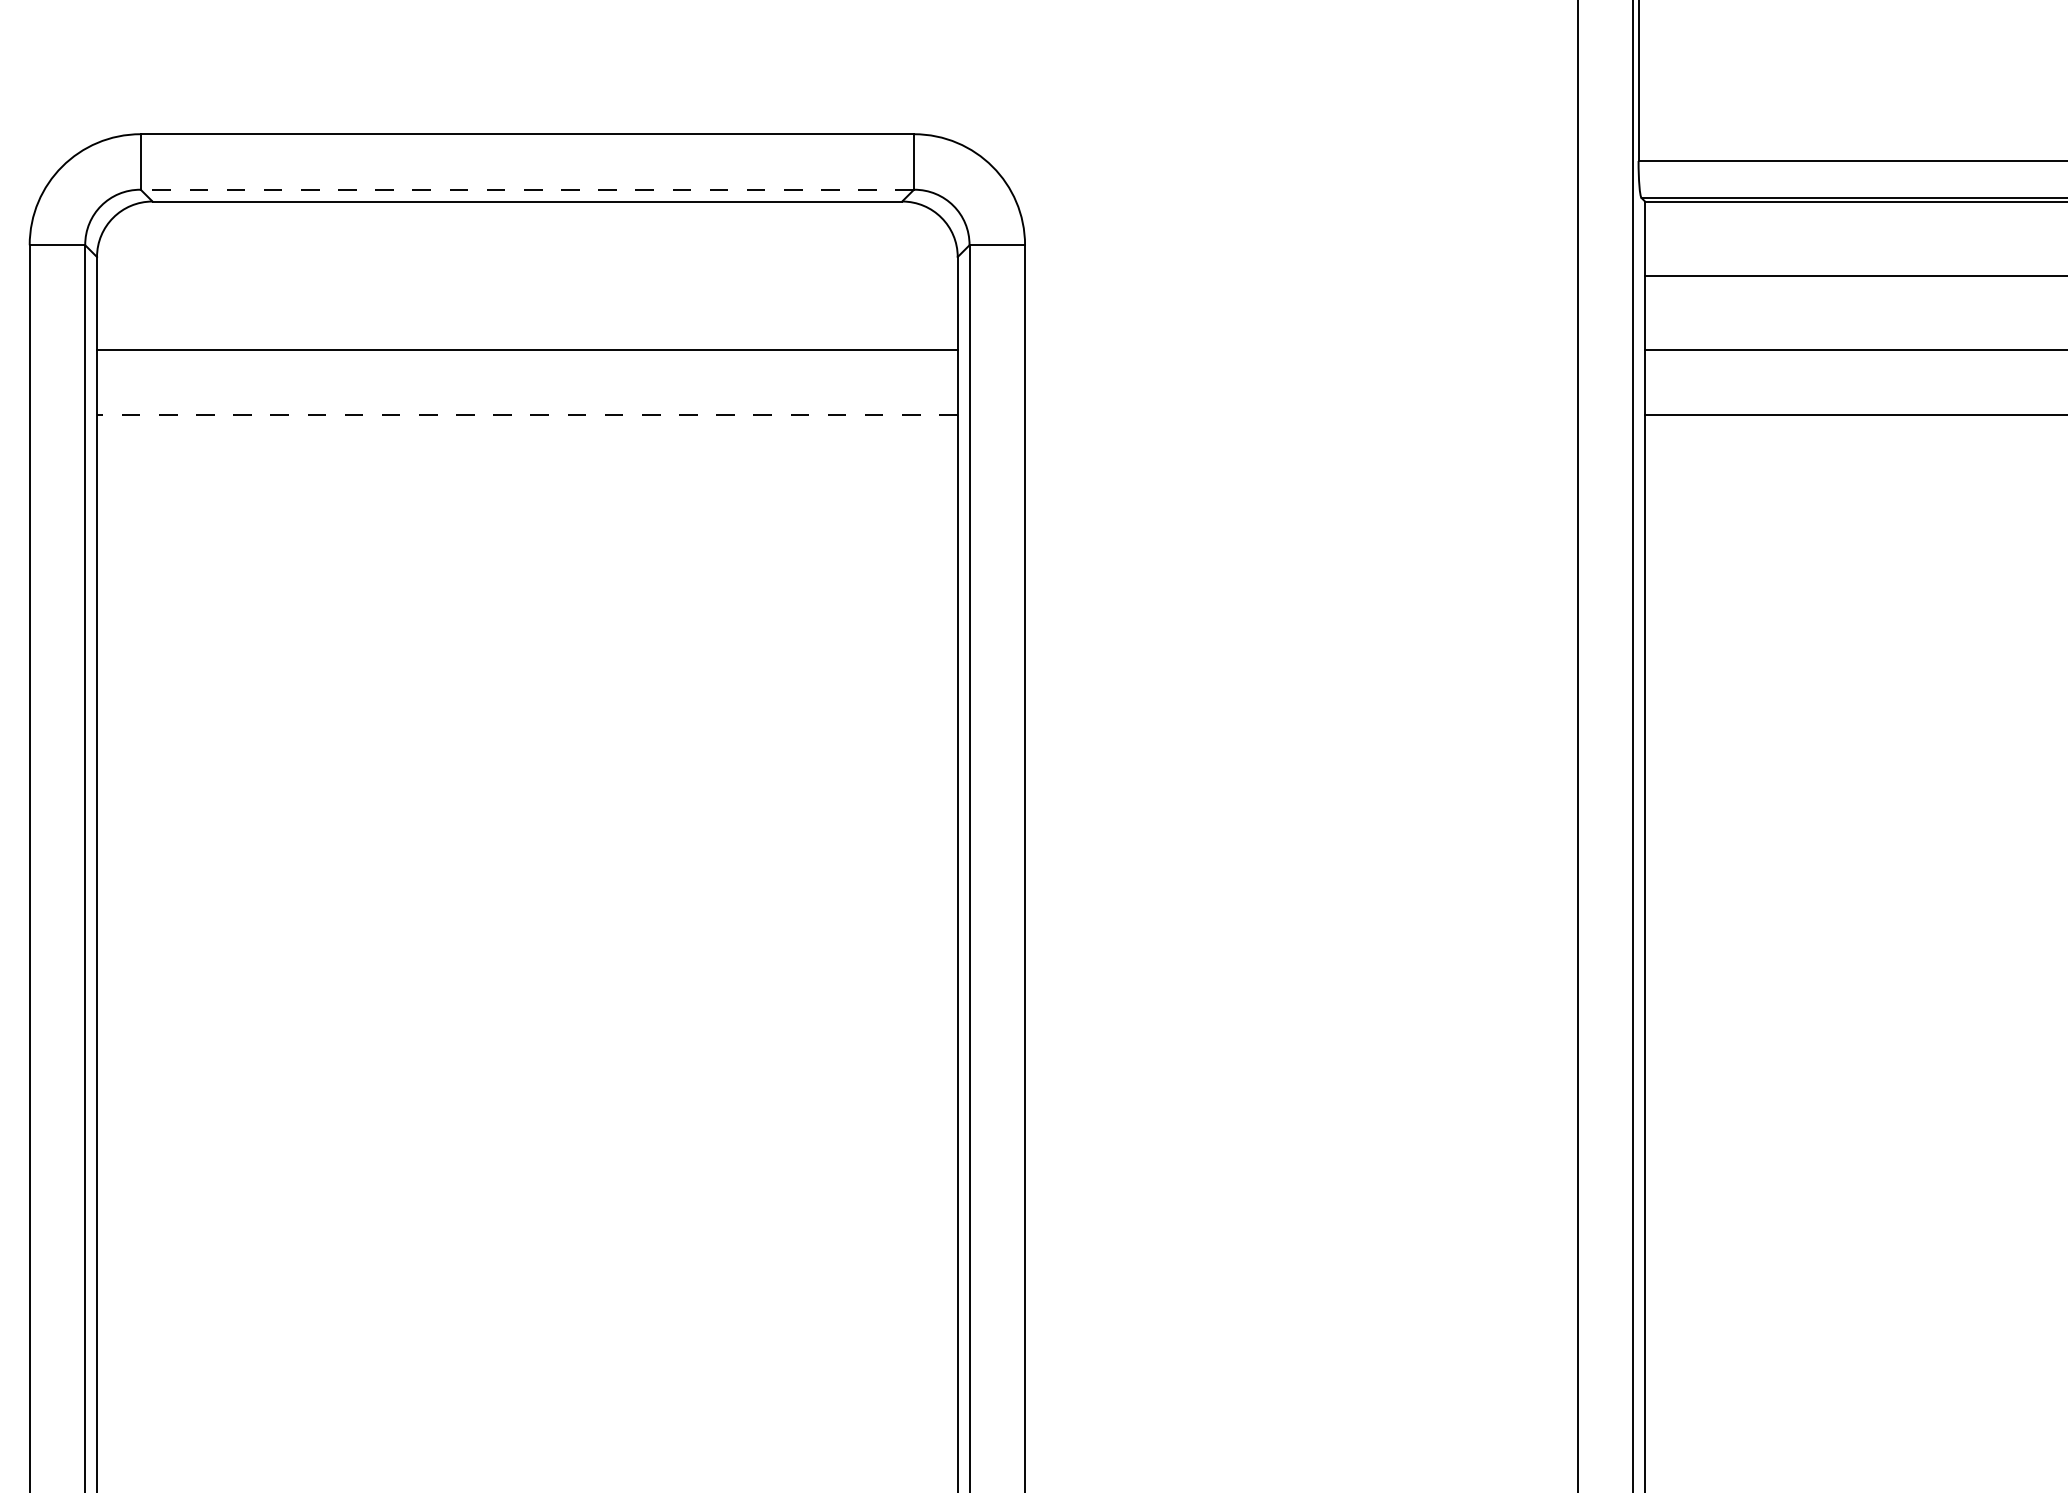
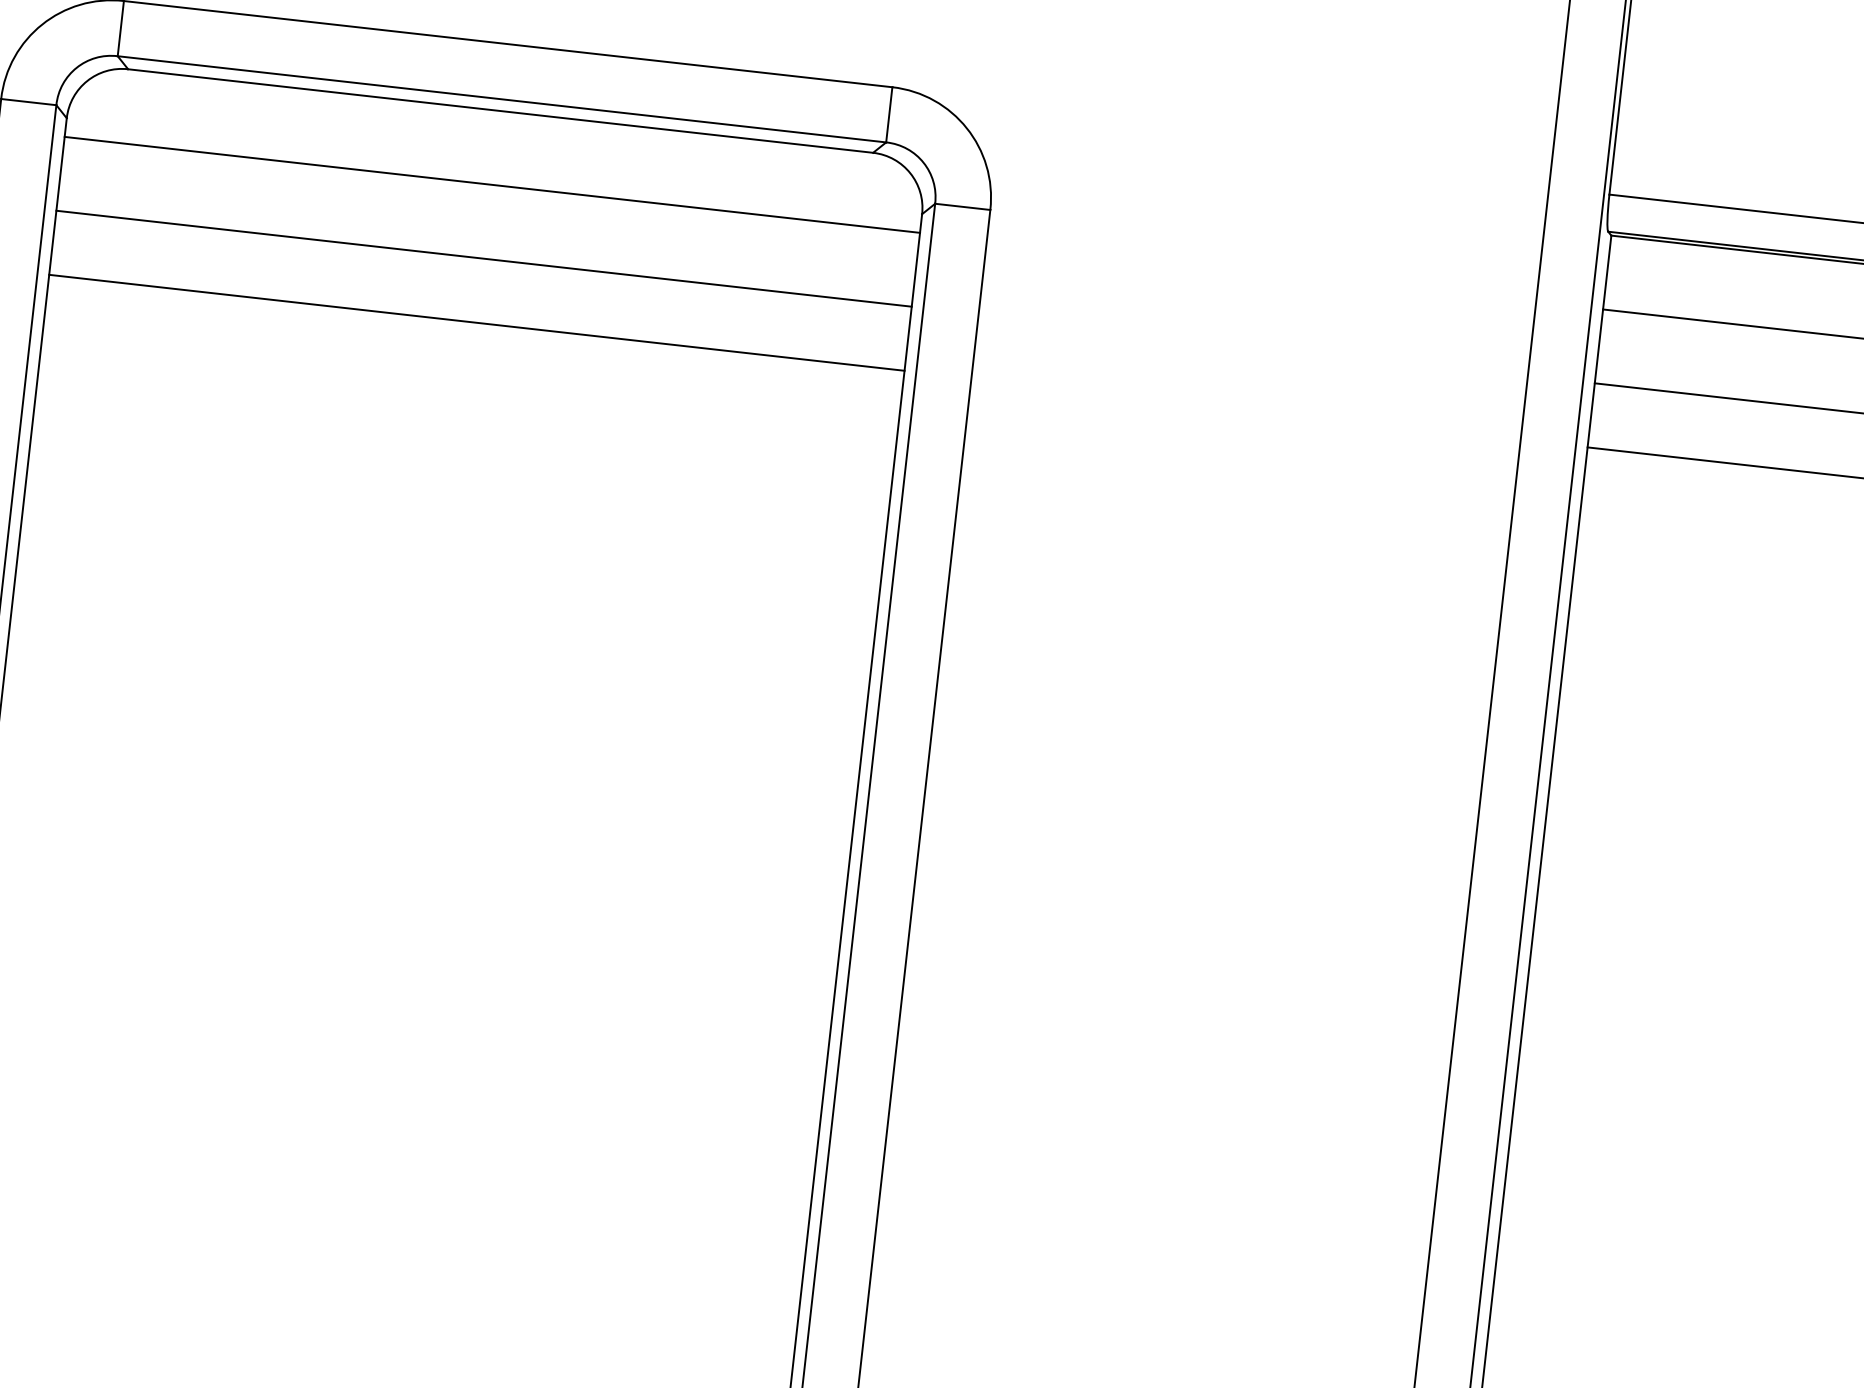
line: (527, 189) -> (502, 99), dashed -> solid
line: (527, 275) -> (492, 184), added
line: (526, 414) -> (476, 322), dashed -> solid

